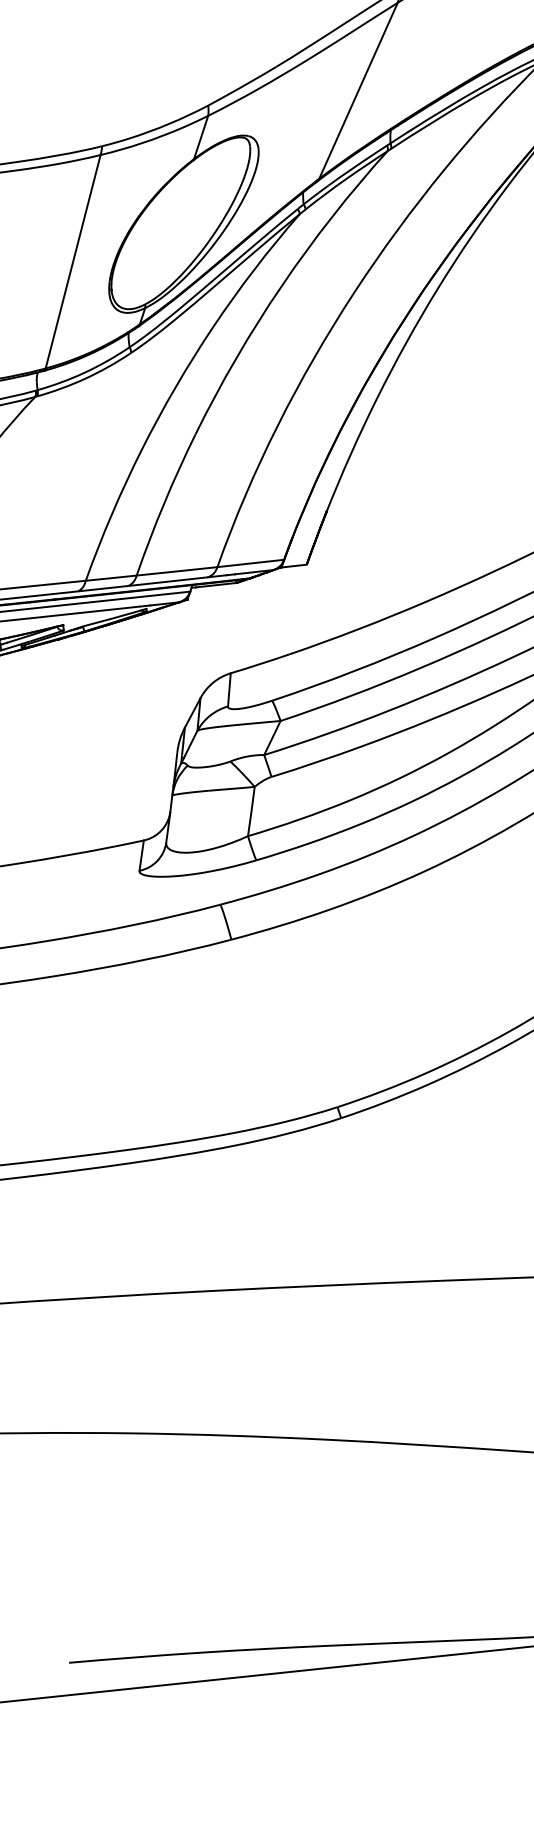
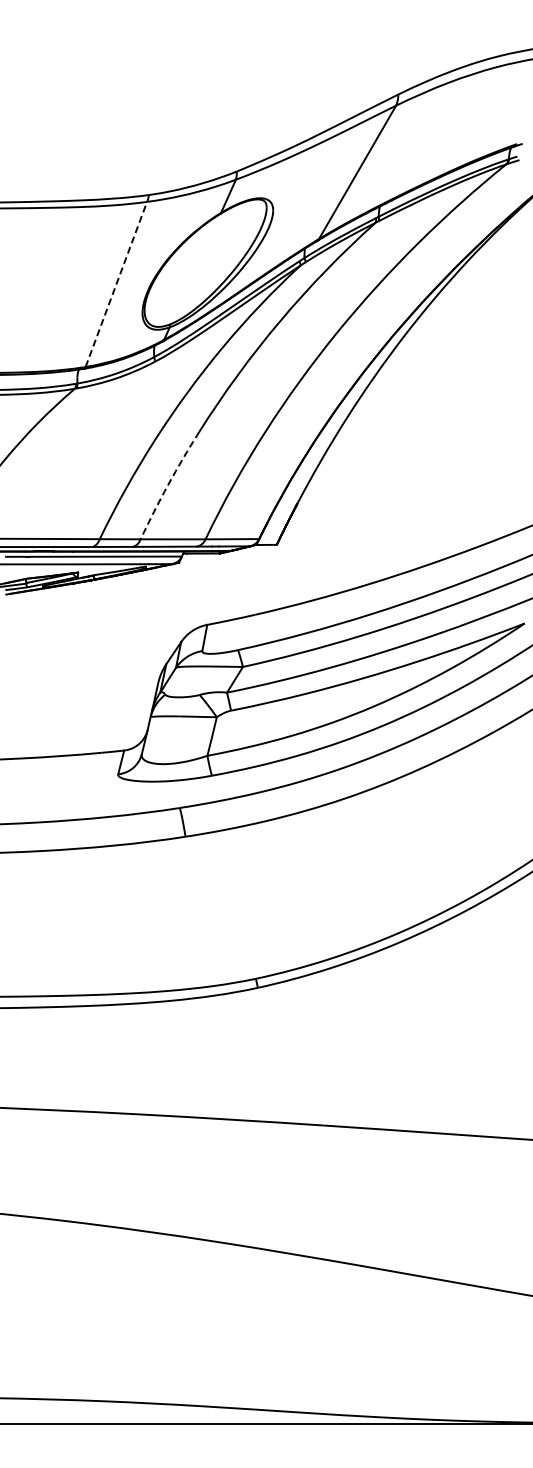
line: (73, 260) -> (116, 283), solid -> dashed
arc: (164, 503) -> (168, 484), solid -> dashed

